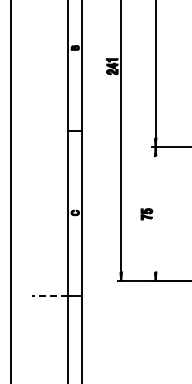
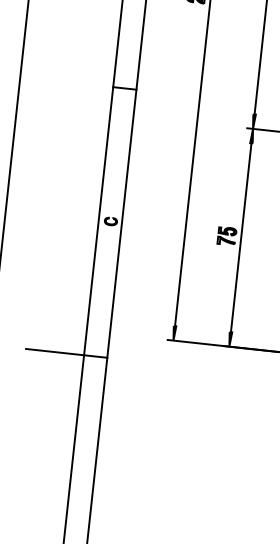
line: (155, 214) -> (240, 238), added
line: (49, 296) -> (54, 352), dashed -> solid

